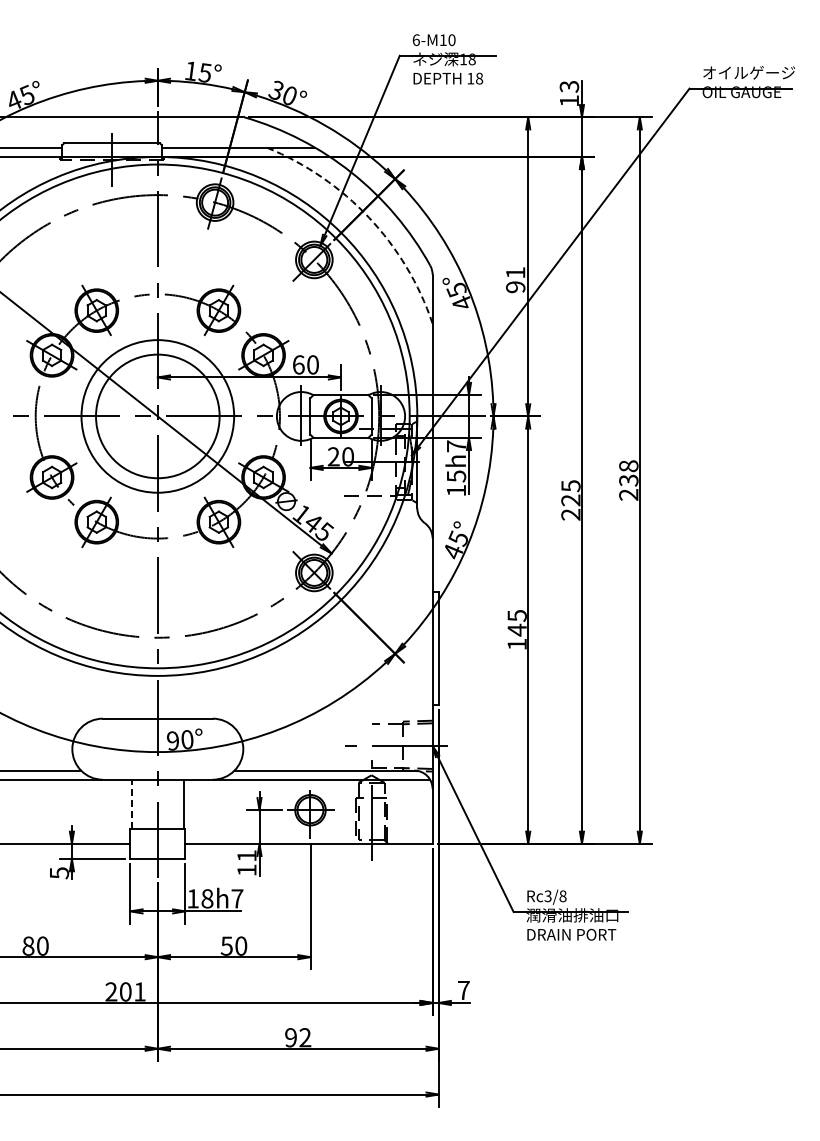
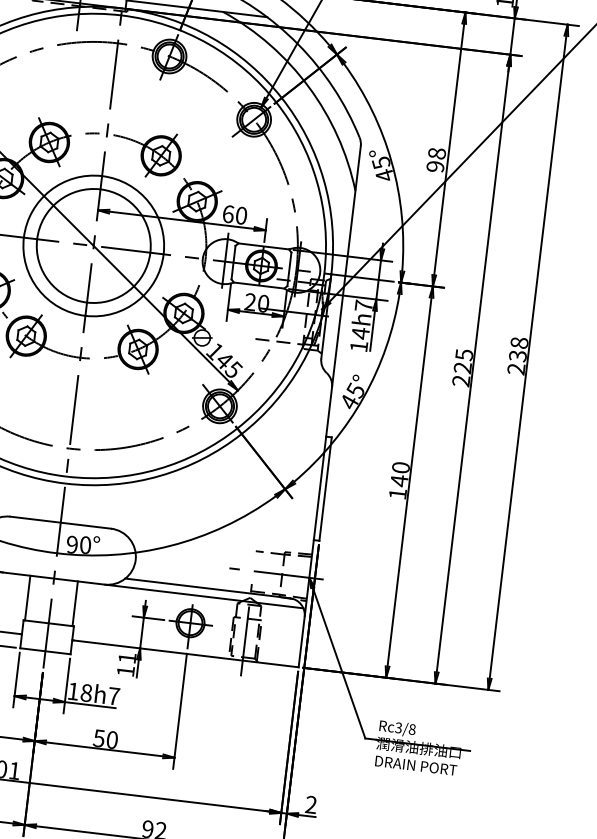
arc: (369, 217) -> (309, 86), dashed -> solid
text: (515, 272) -> (436, 153), 91 -> 98
text: (456, 476) -> (360, 333), 15h7 -> 14h7
text: (516, 615) -> (400, 467), 145 -> 140
line: (131, 803) -> (27, 597), dashed -> solid
text: (463, 989) -> (311, 804), 7 -> 2

